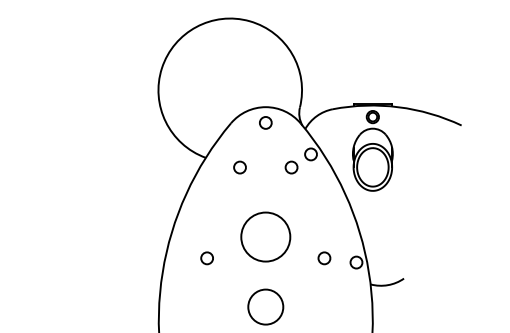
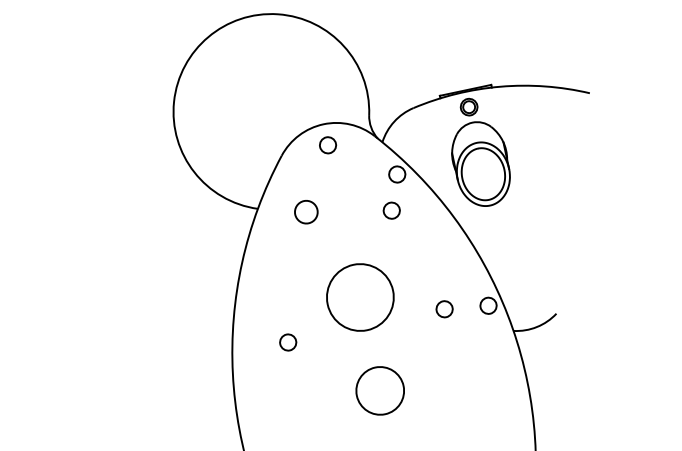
circle: (239, 167) -> (305, 212), size x1.4
circle: (291, 167) -> (391, 210), moved

